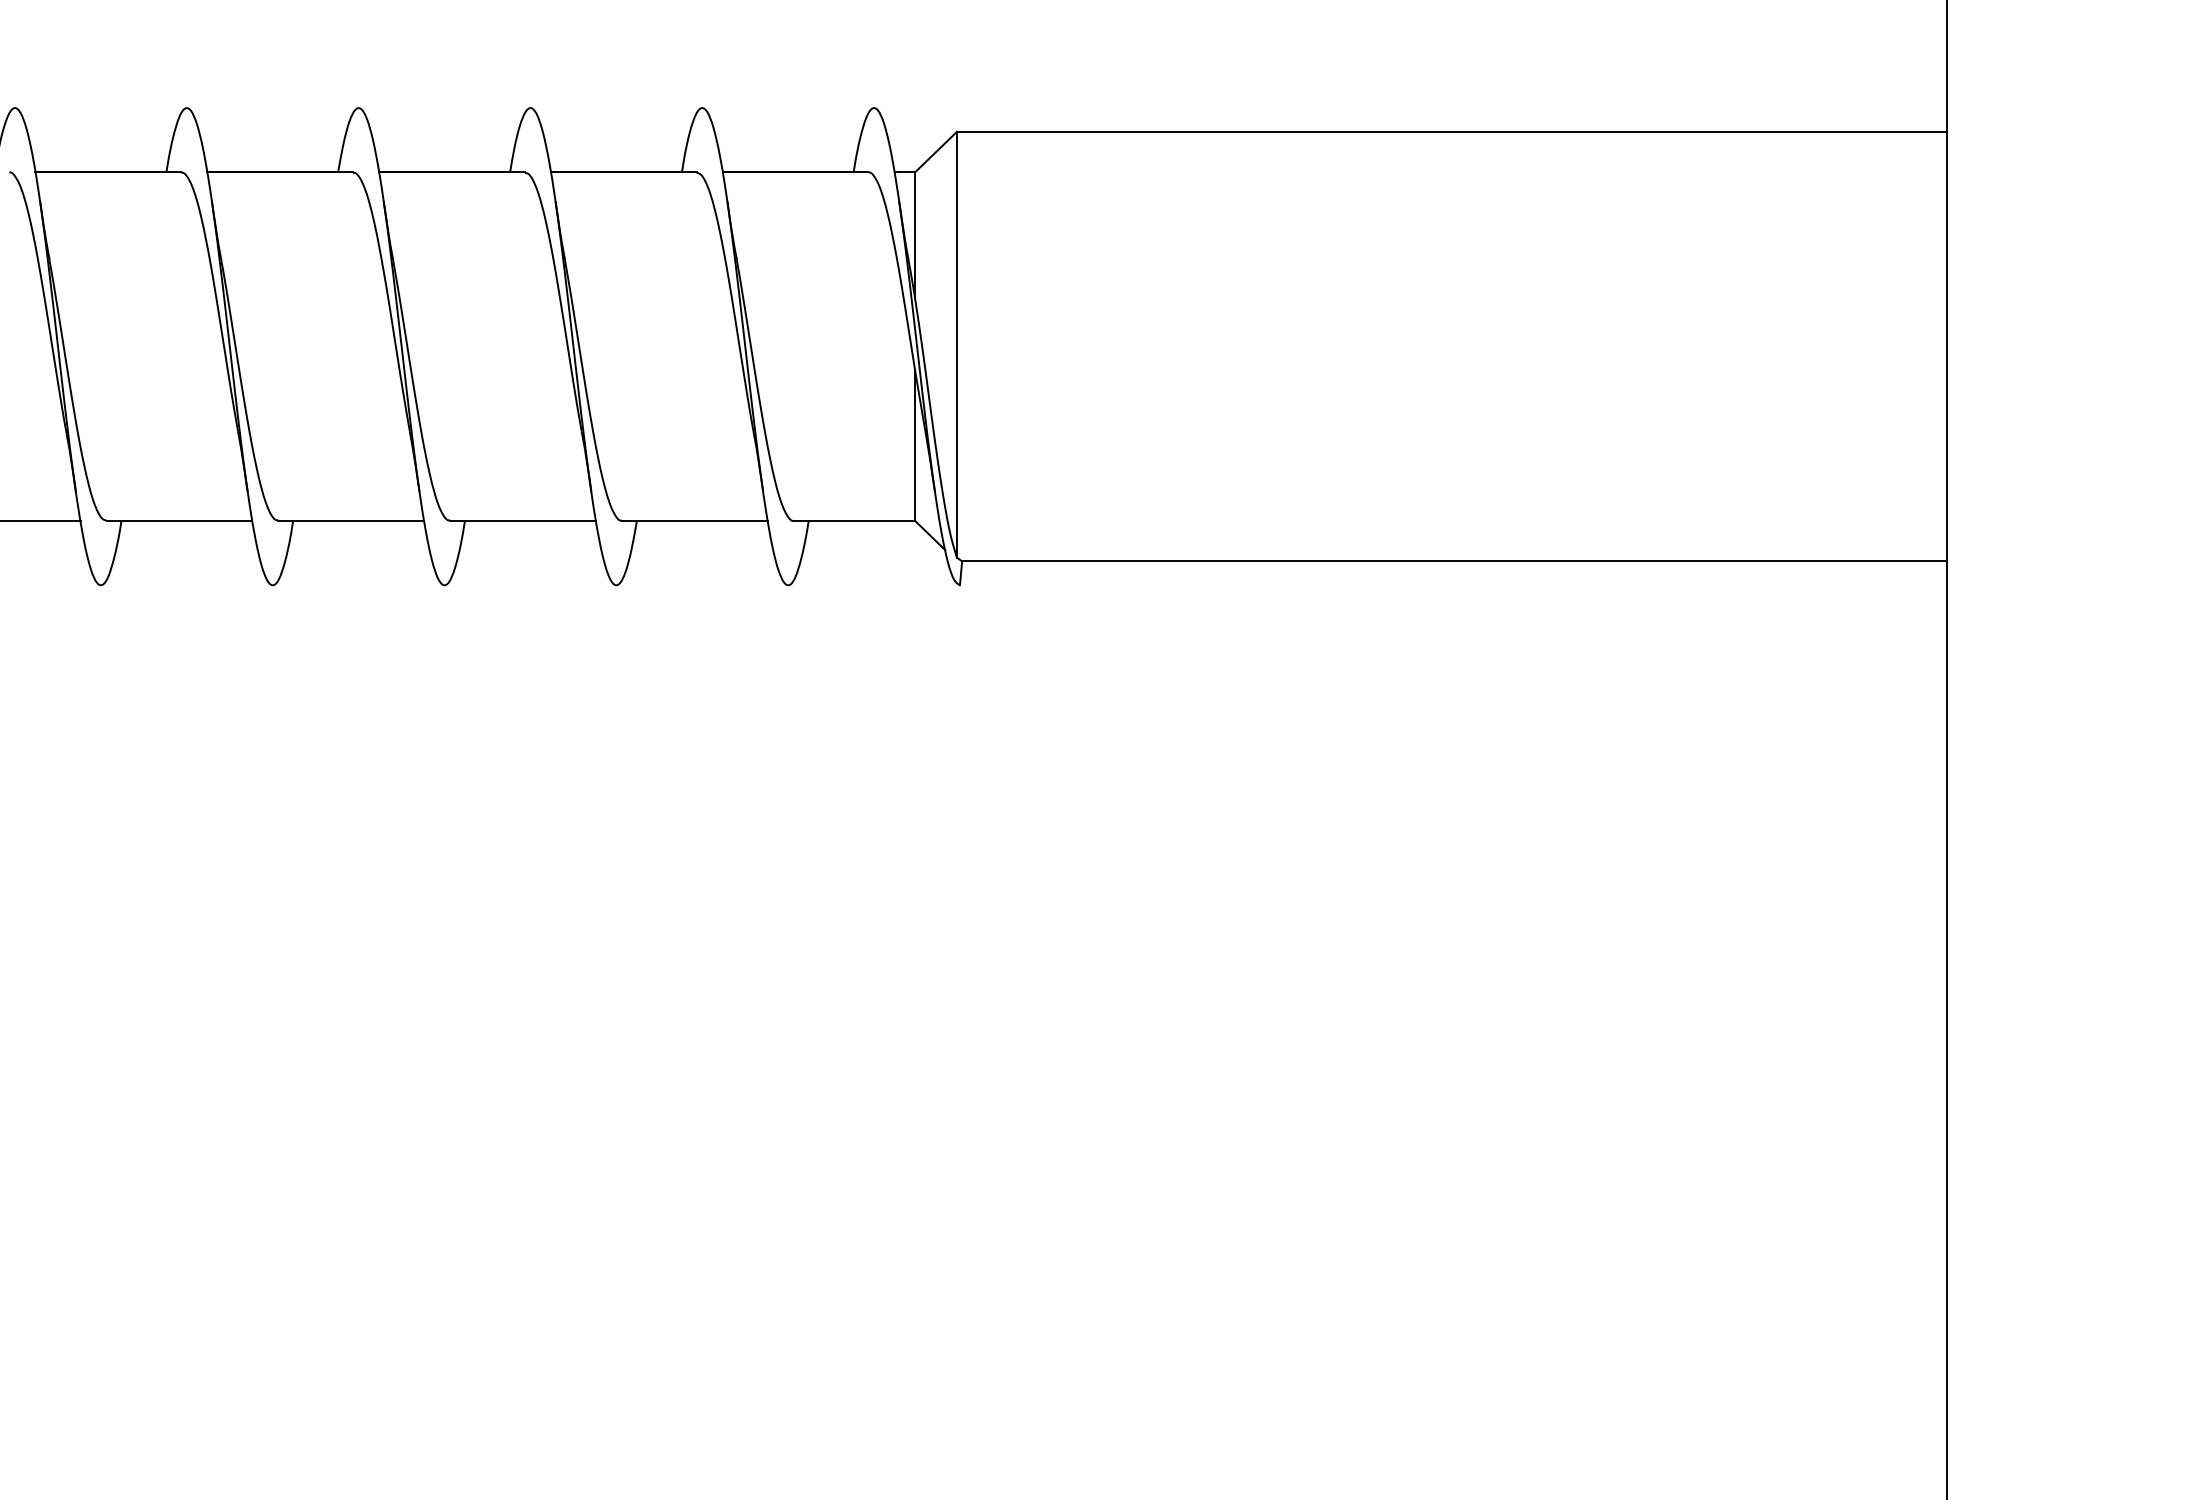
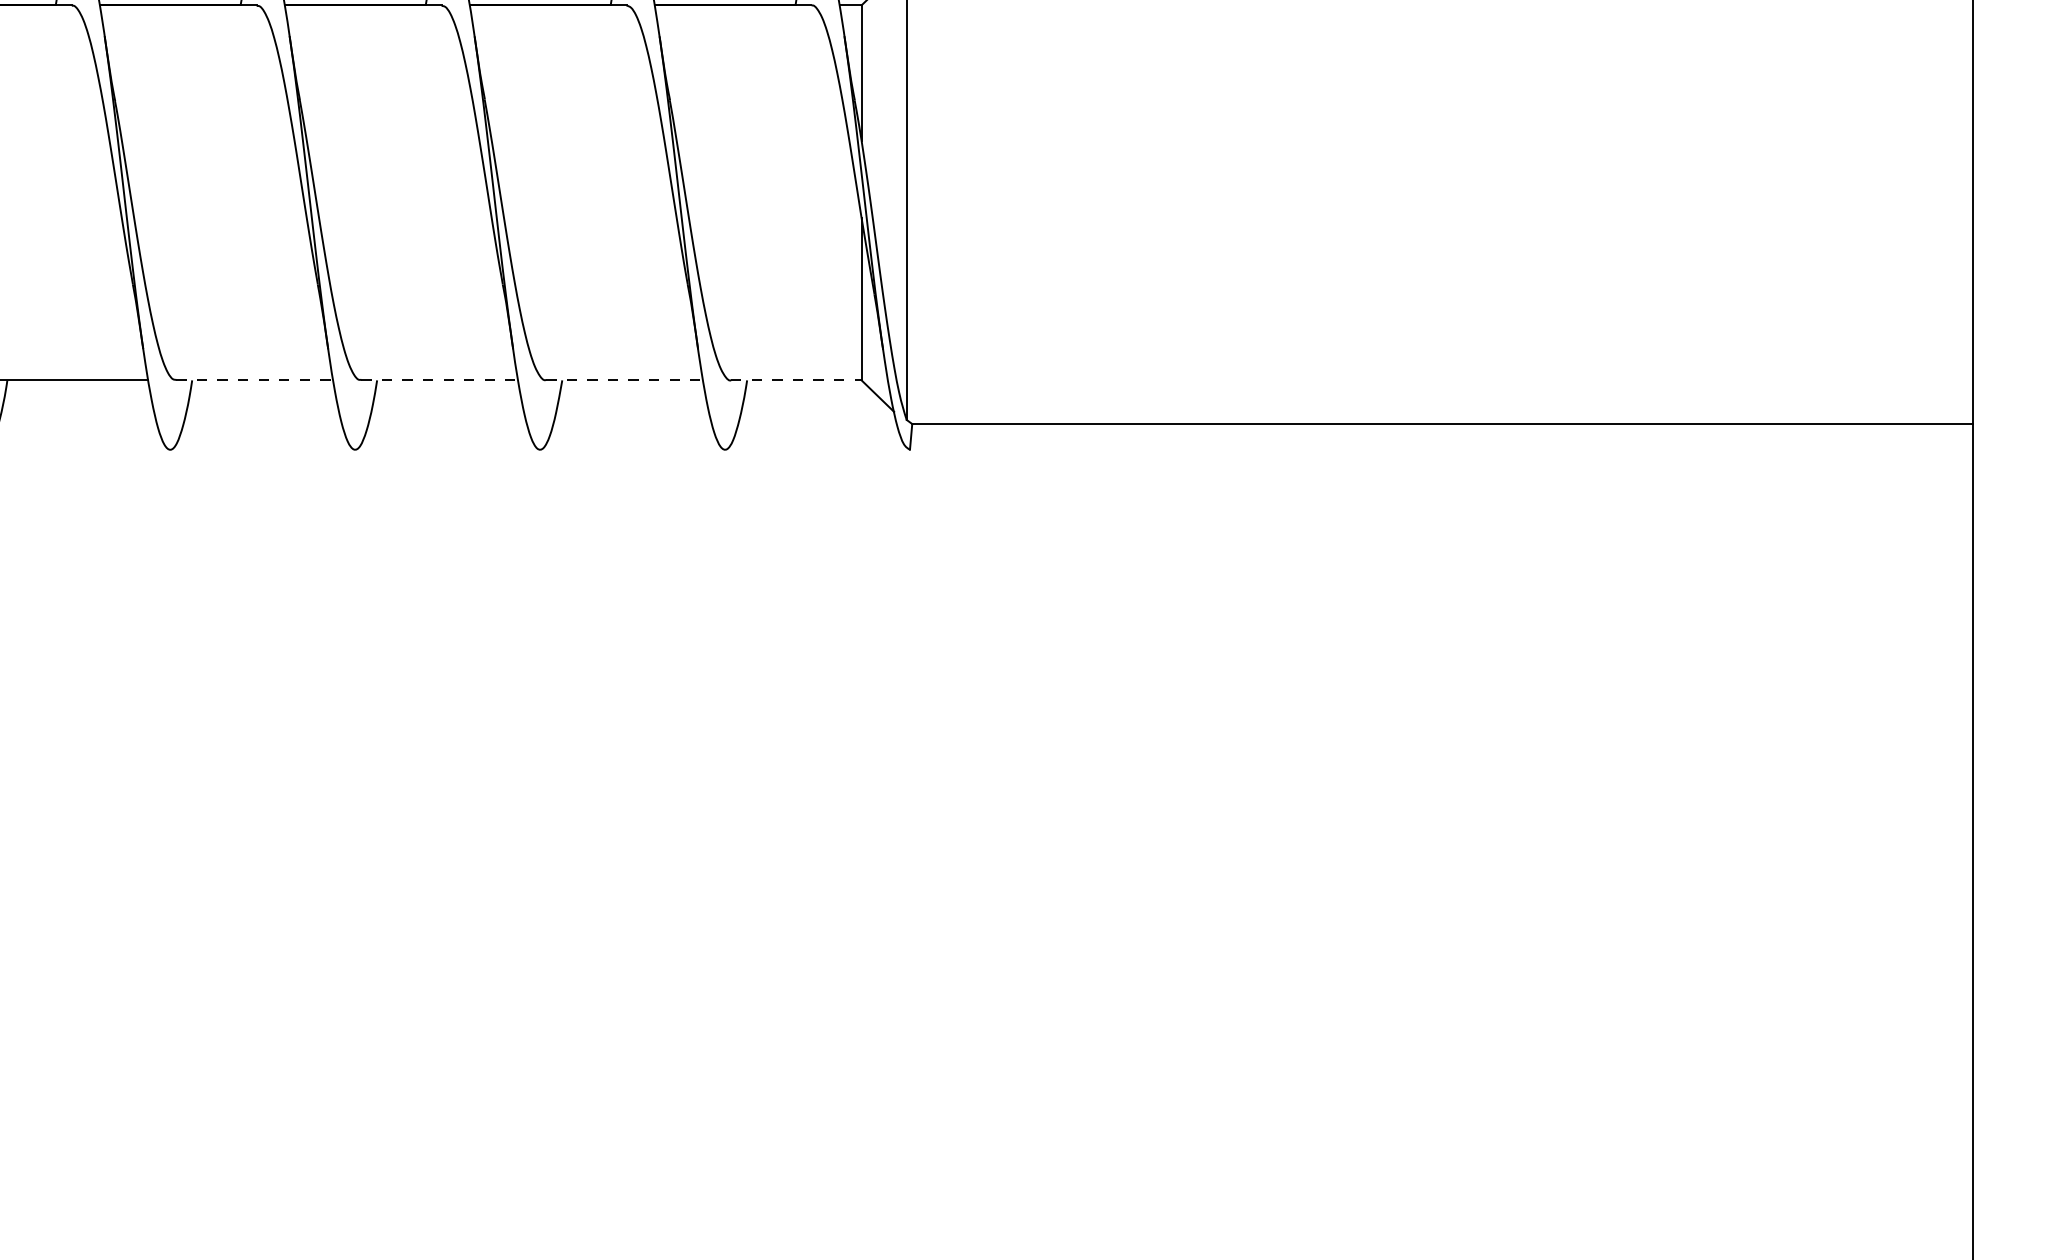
line: (351, 520) -> (255, 380), solid -> dashed
line: (523, 520) -> (440, 380), solid -> dashed
line: (694, 520) -> (624, 380), solid -> dashed
line: (854, 520) -> (796, 380), solid -> dashed

